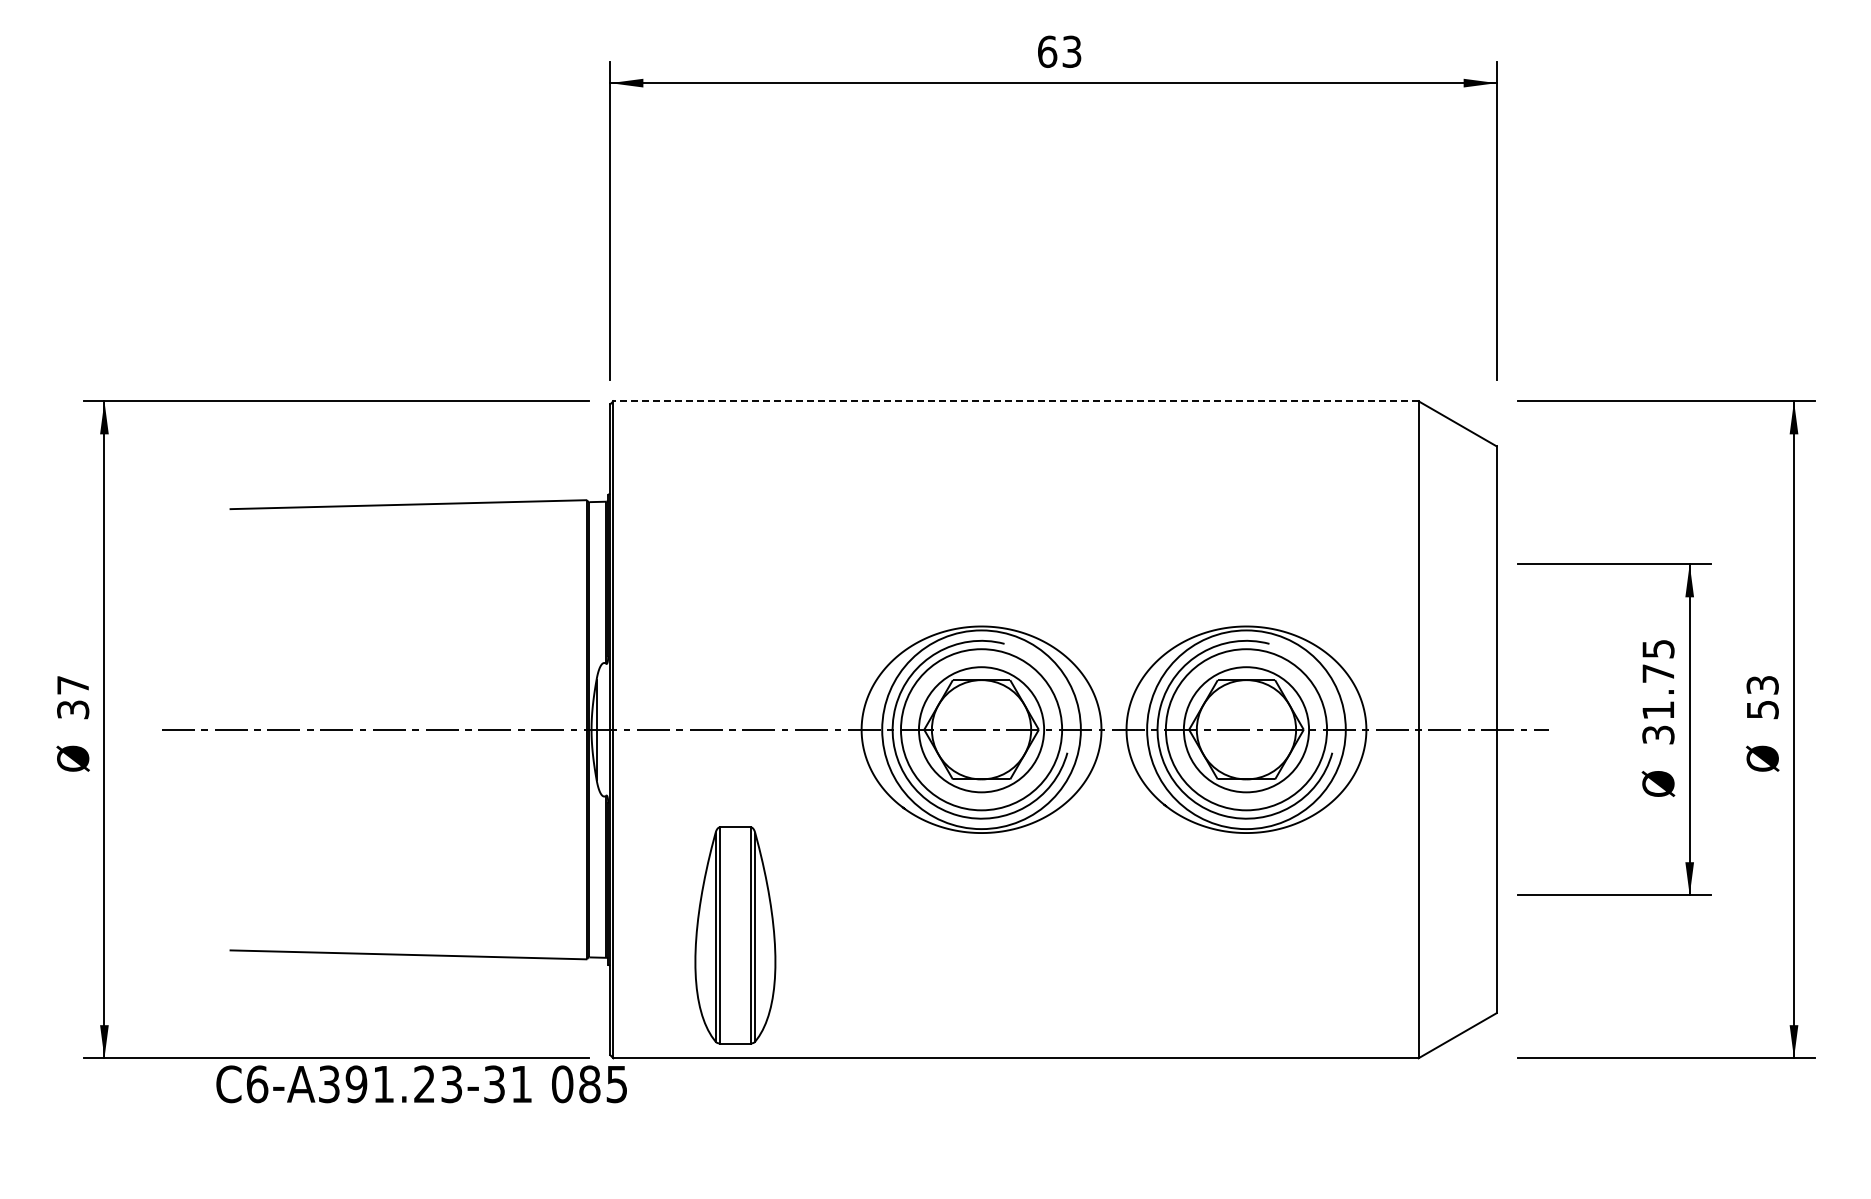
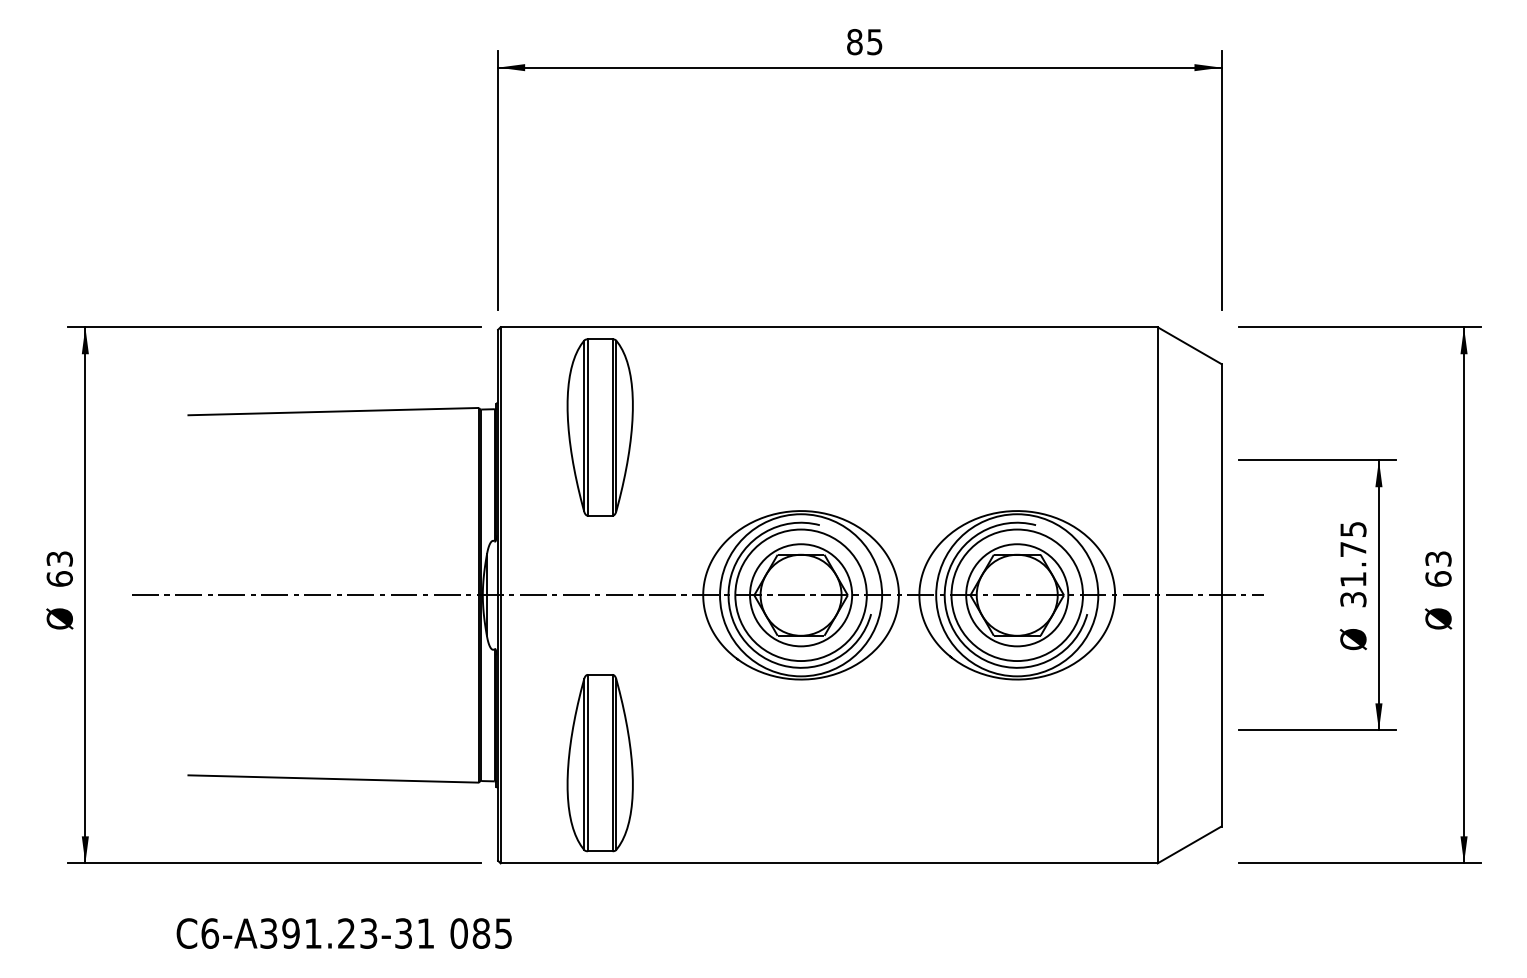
text: (1059, 51) -> (864, 41), 63 -> 85
line: (1015, 401) -> (828, 327), dashed -> solid
part: (735, 524) -> (600, 427), added
text: (73, 697) -> (60, 568), 37 -> 63
text: (1762, 709) -> (1438, 578), 53 -> 63
text: (421, 1084) -> (344, 933), moved

